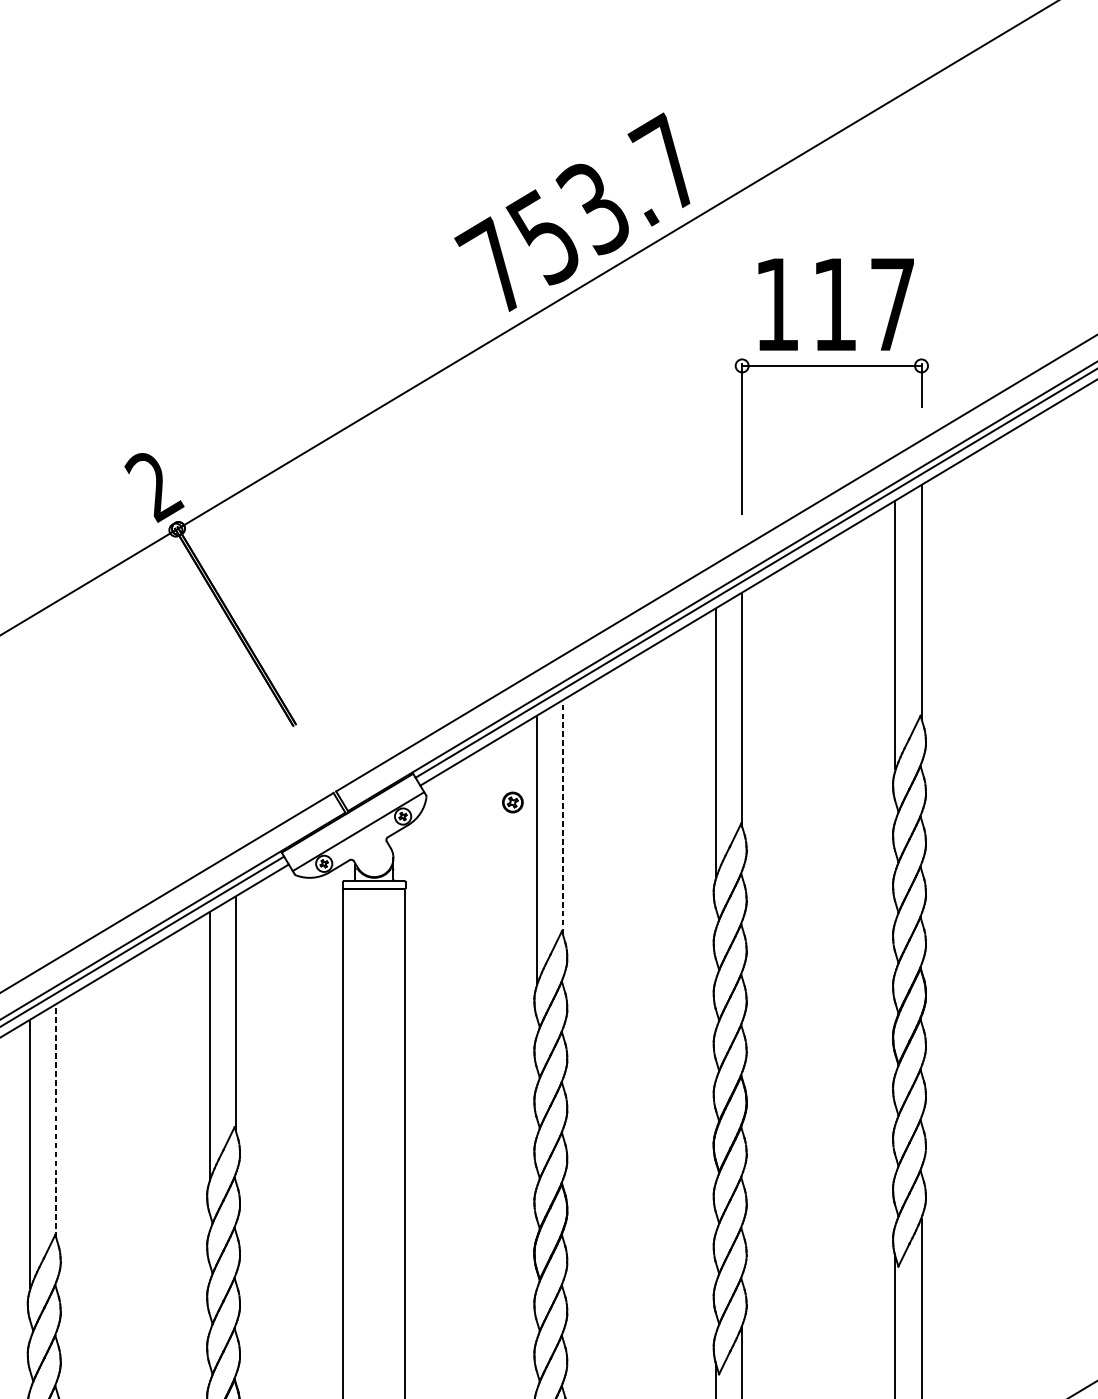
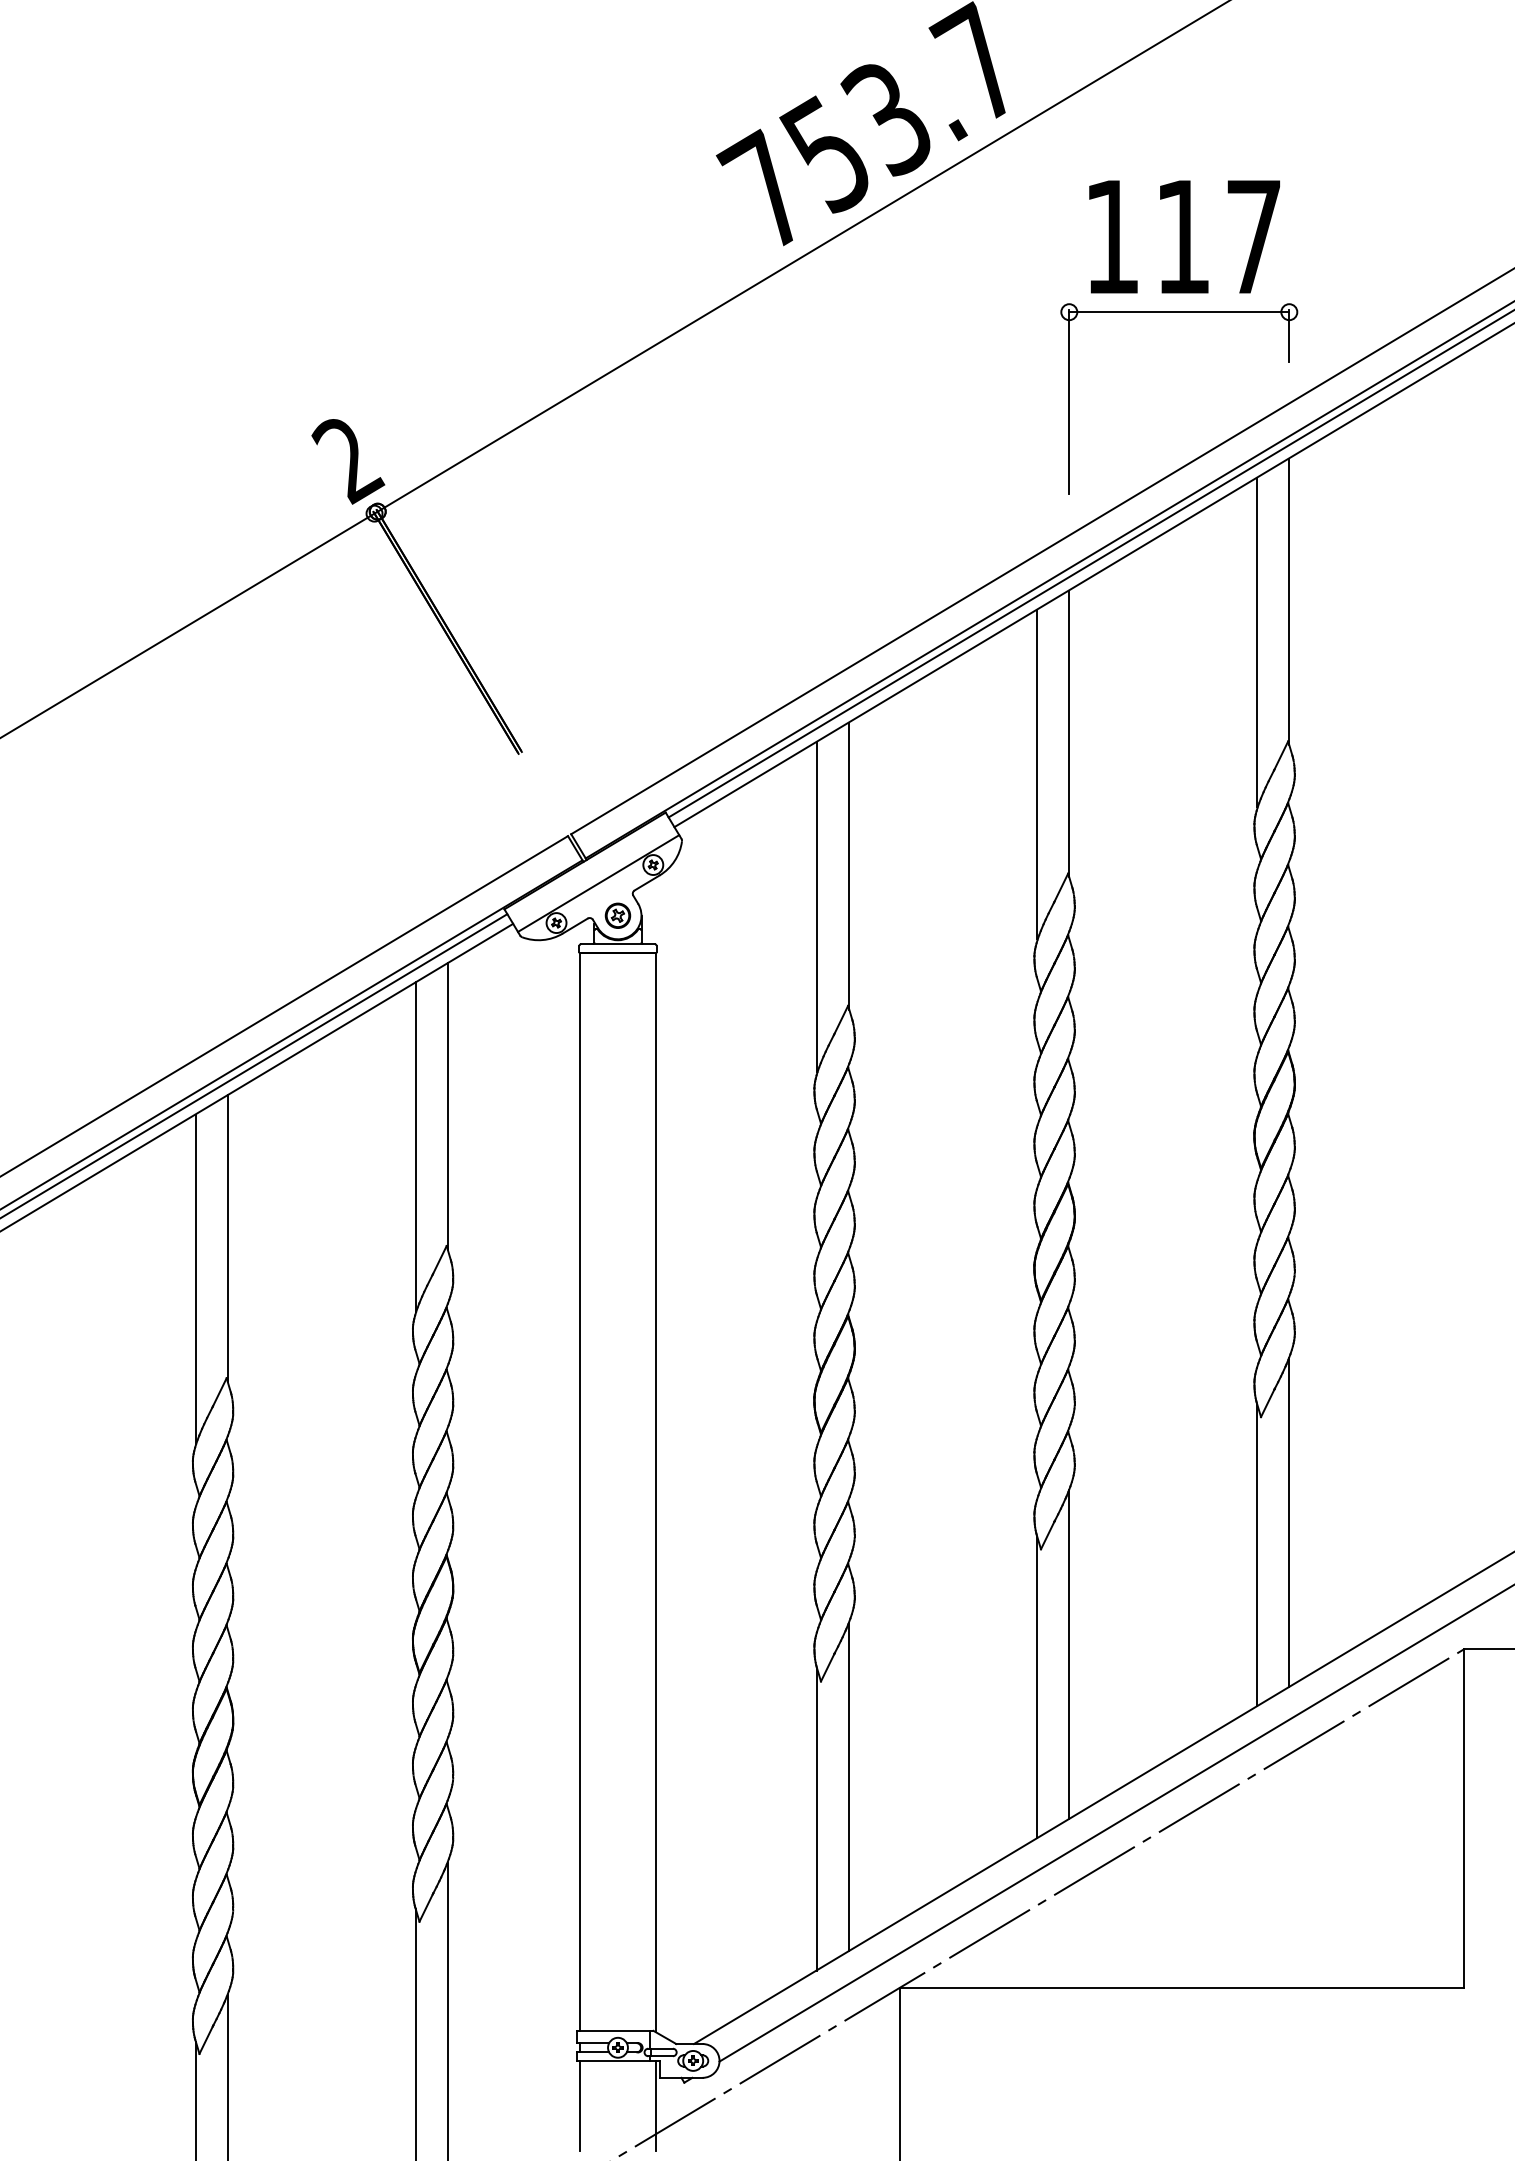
part: (512, 802) -> (617, 915), moved
line: (563, 816) -> (849, 865), dashed -> solid
line: (56, 1120) -> (227, 1238), dashed -> solid

